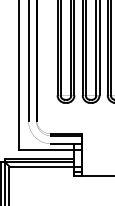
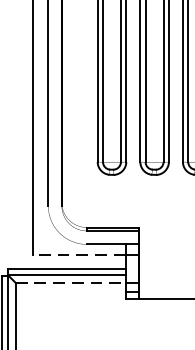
line: (46, 150) -> (78, 255), solid -> dashed
line: (42, 166) -> (72, 282), solid -> dashed

